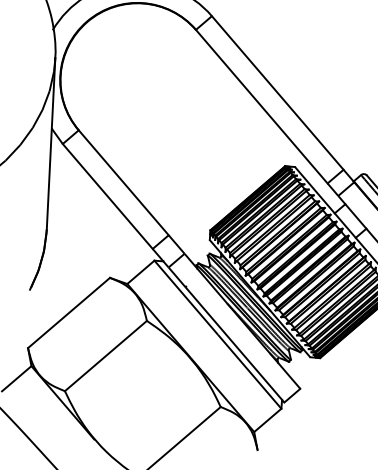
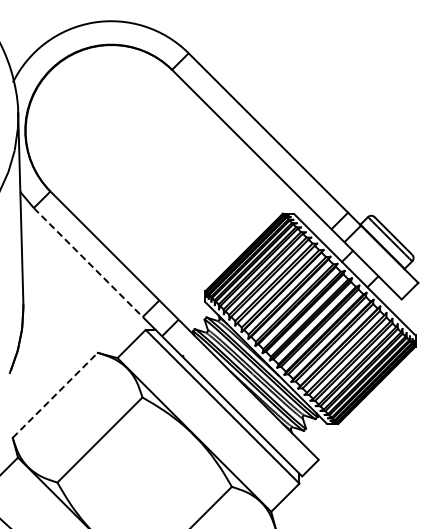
line: (107, 196) -> (88, 262), solid -> dashed
line: (69, 313) -> (55, 395), solid -> dashed

